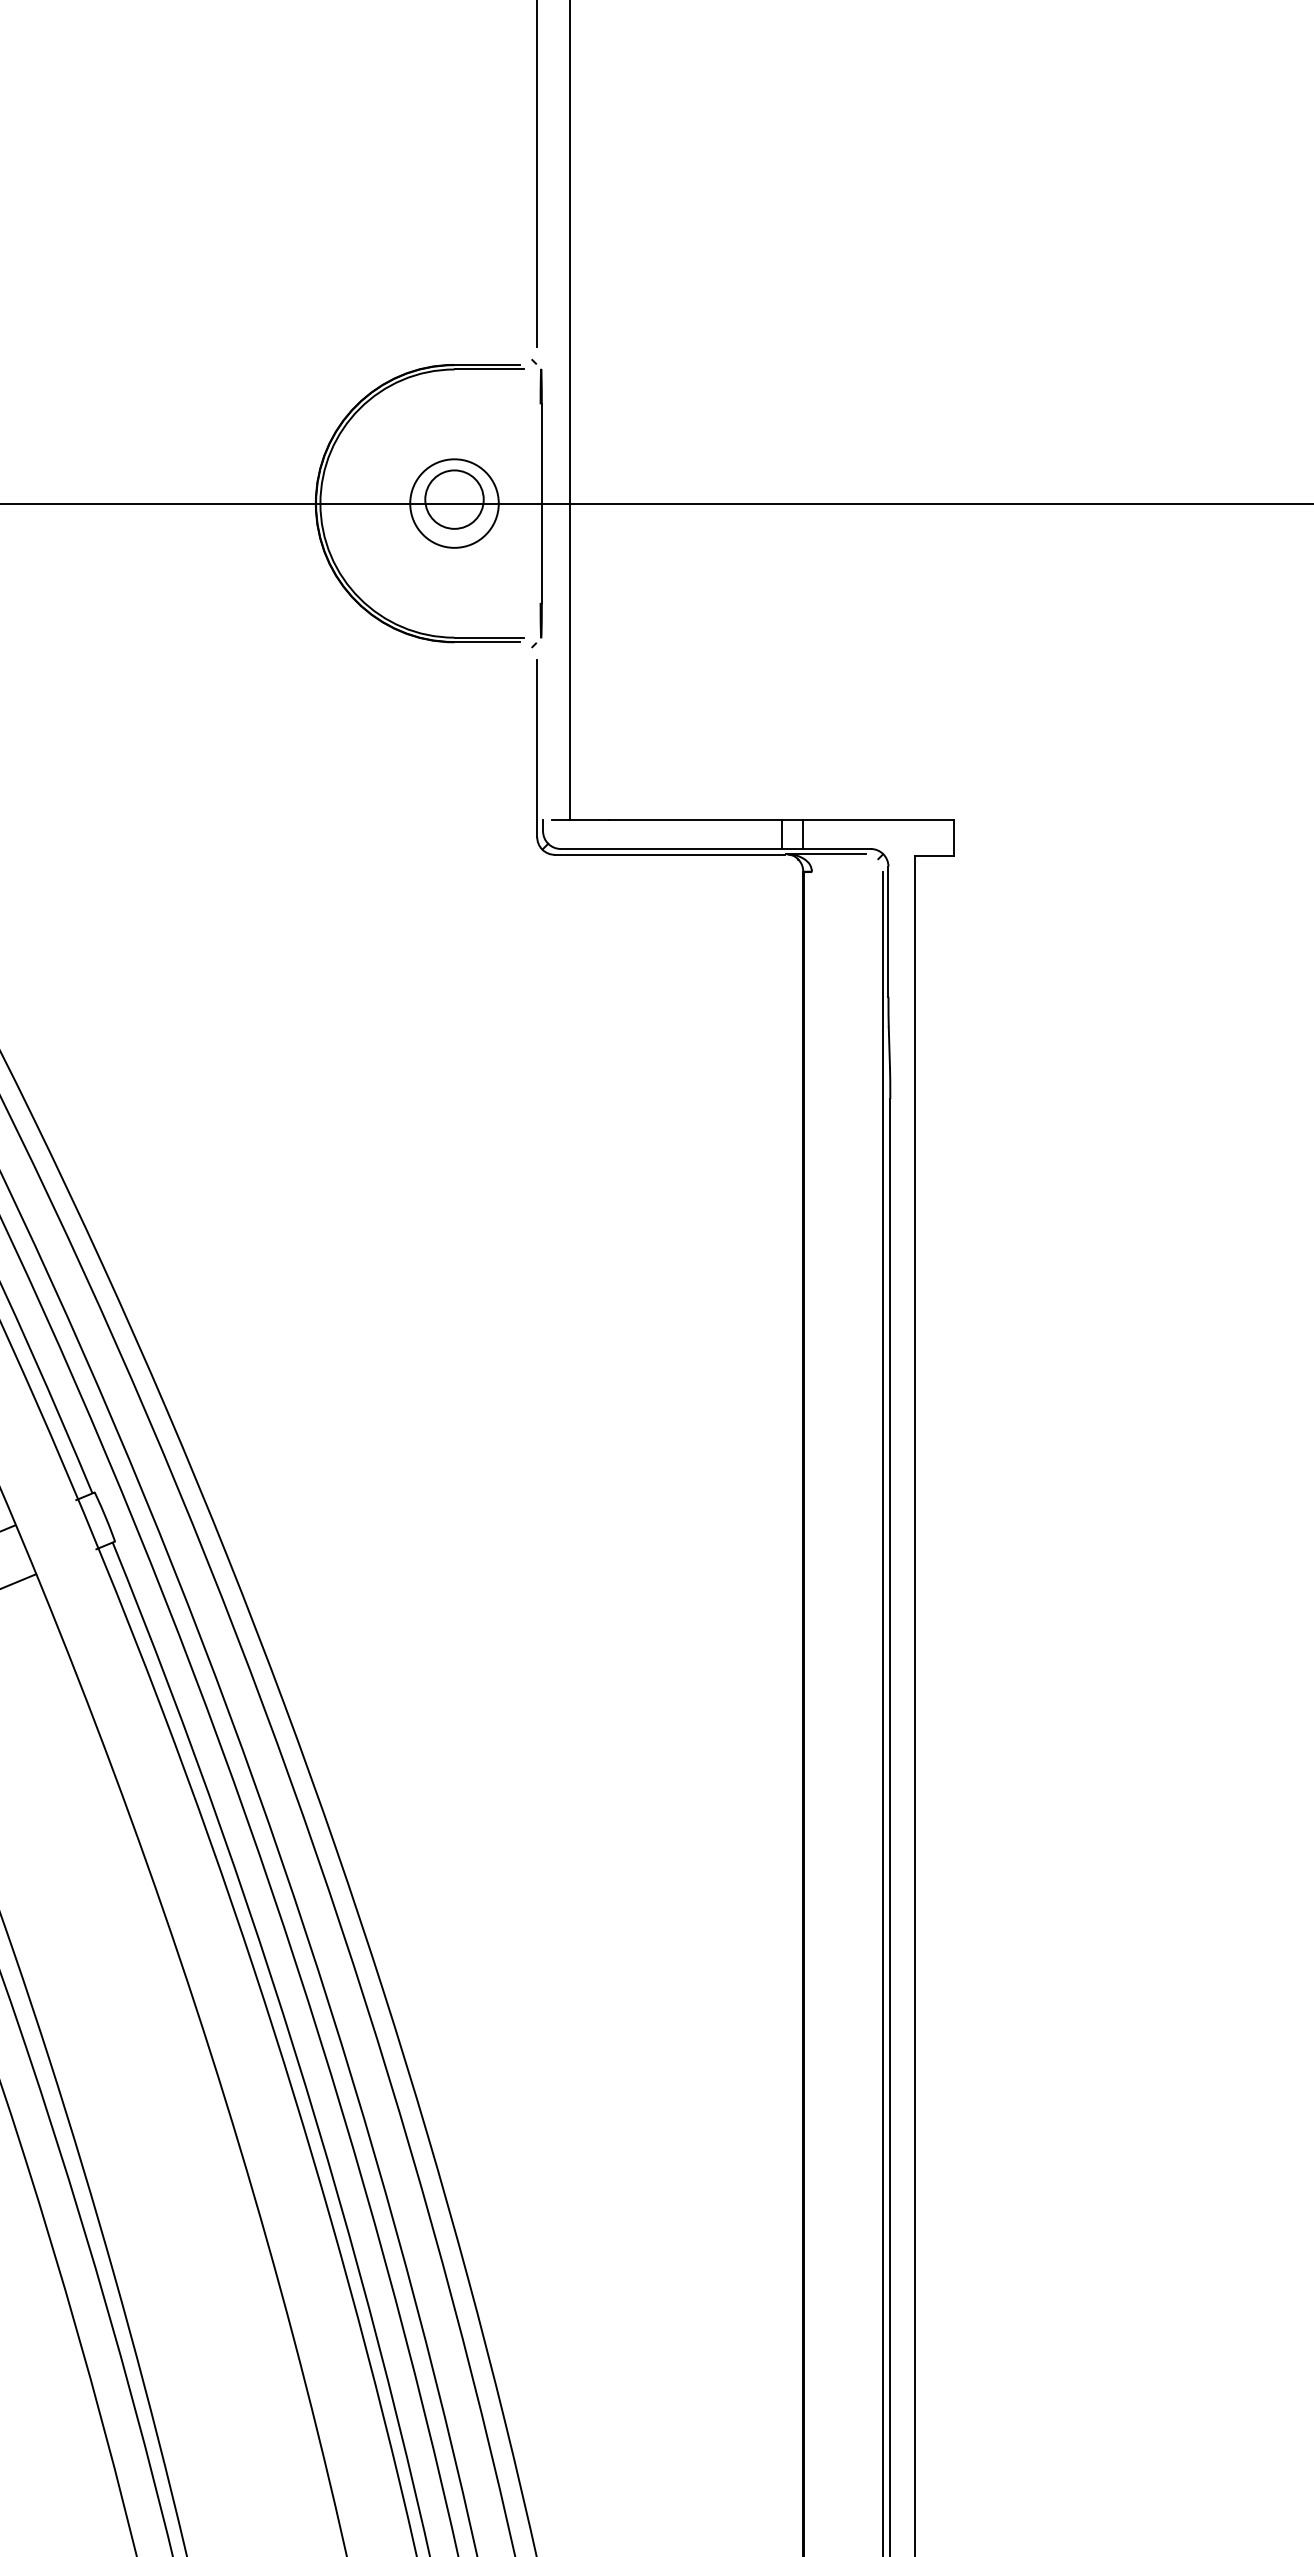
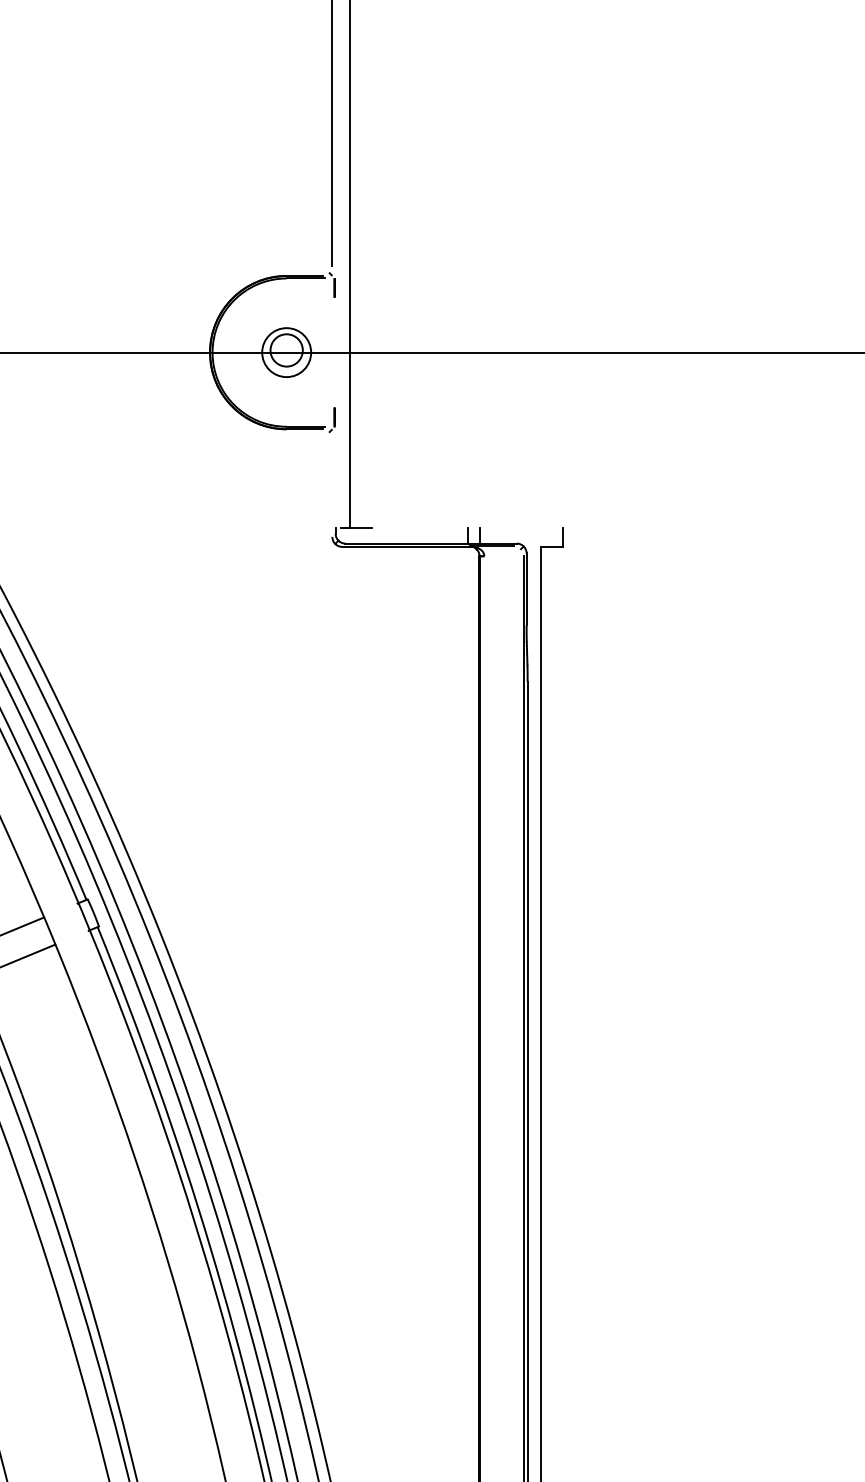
line: (540, 503) -> (334, 352), removed
line: (537, 747) -> (332, 487), removed
line: (779, 819) -> (466, 527), removed

